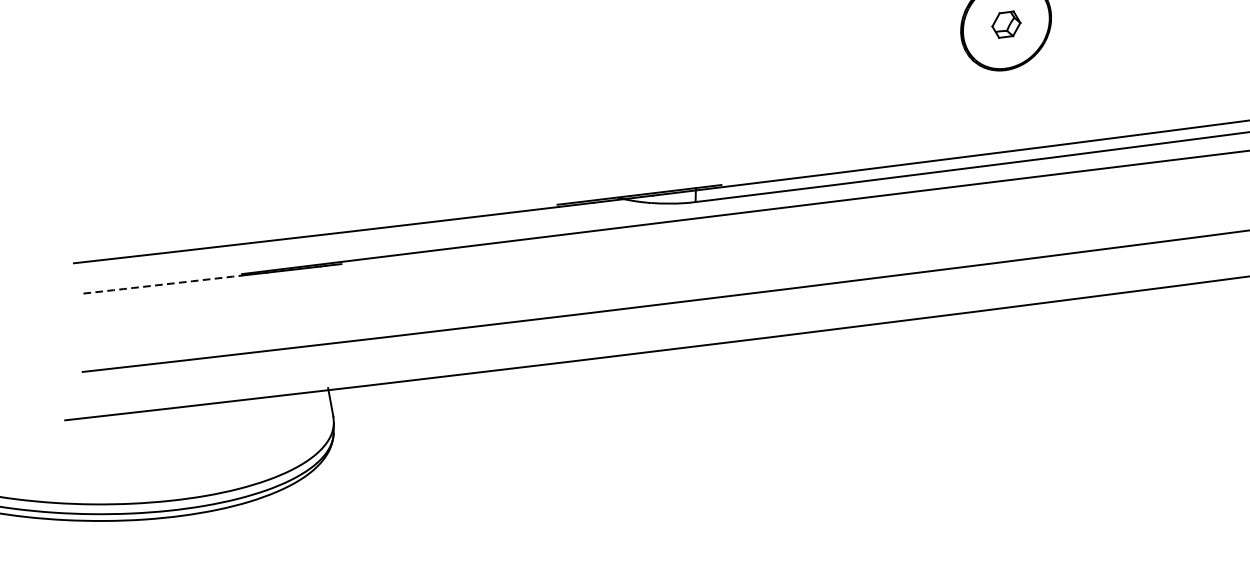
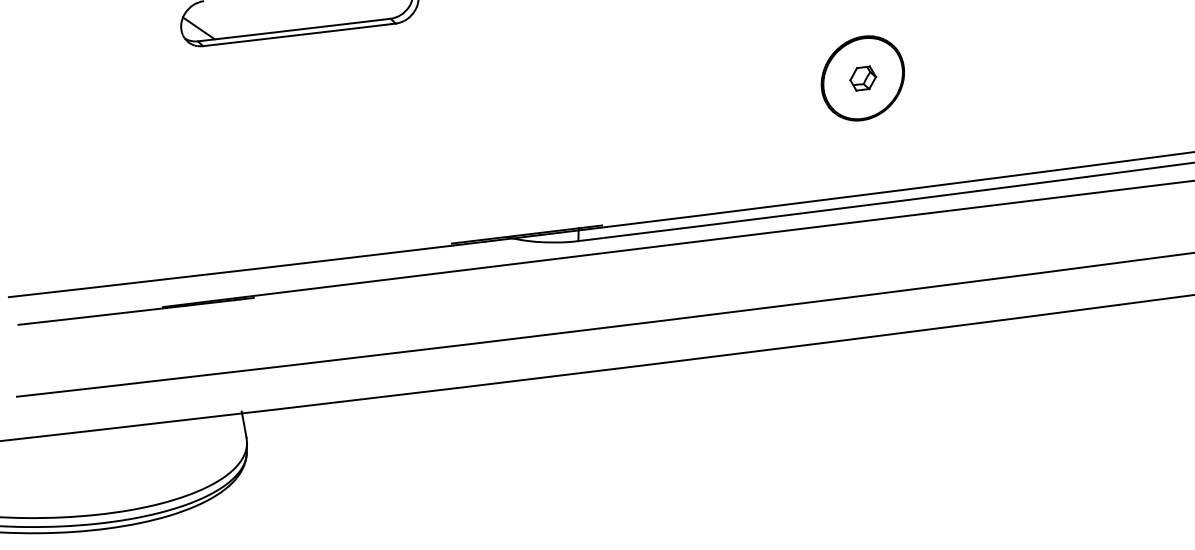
arc: (163, 284) -> (90, 316), dashed -> solid

